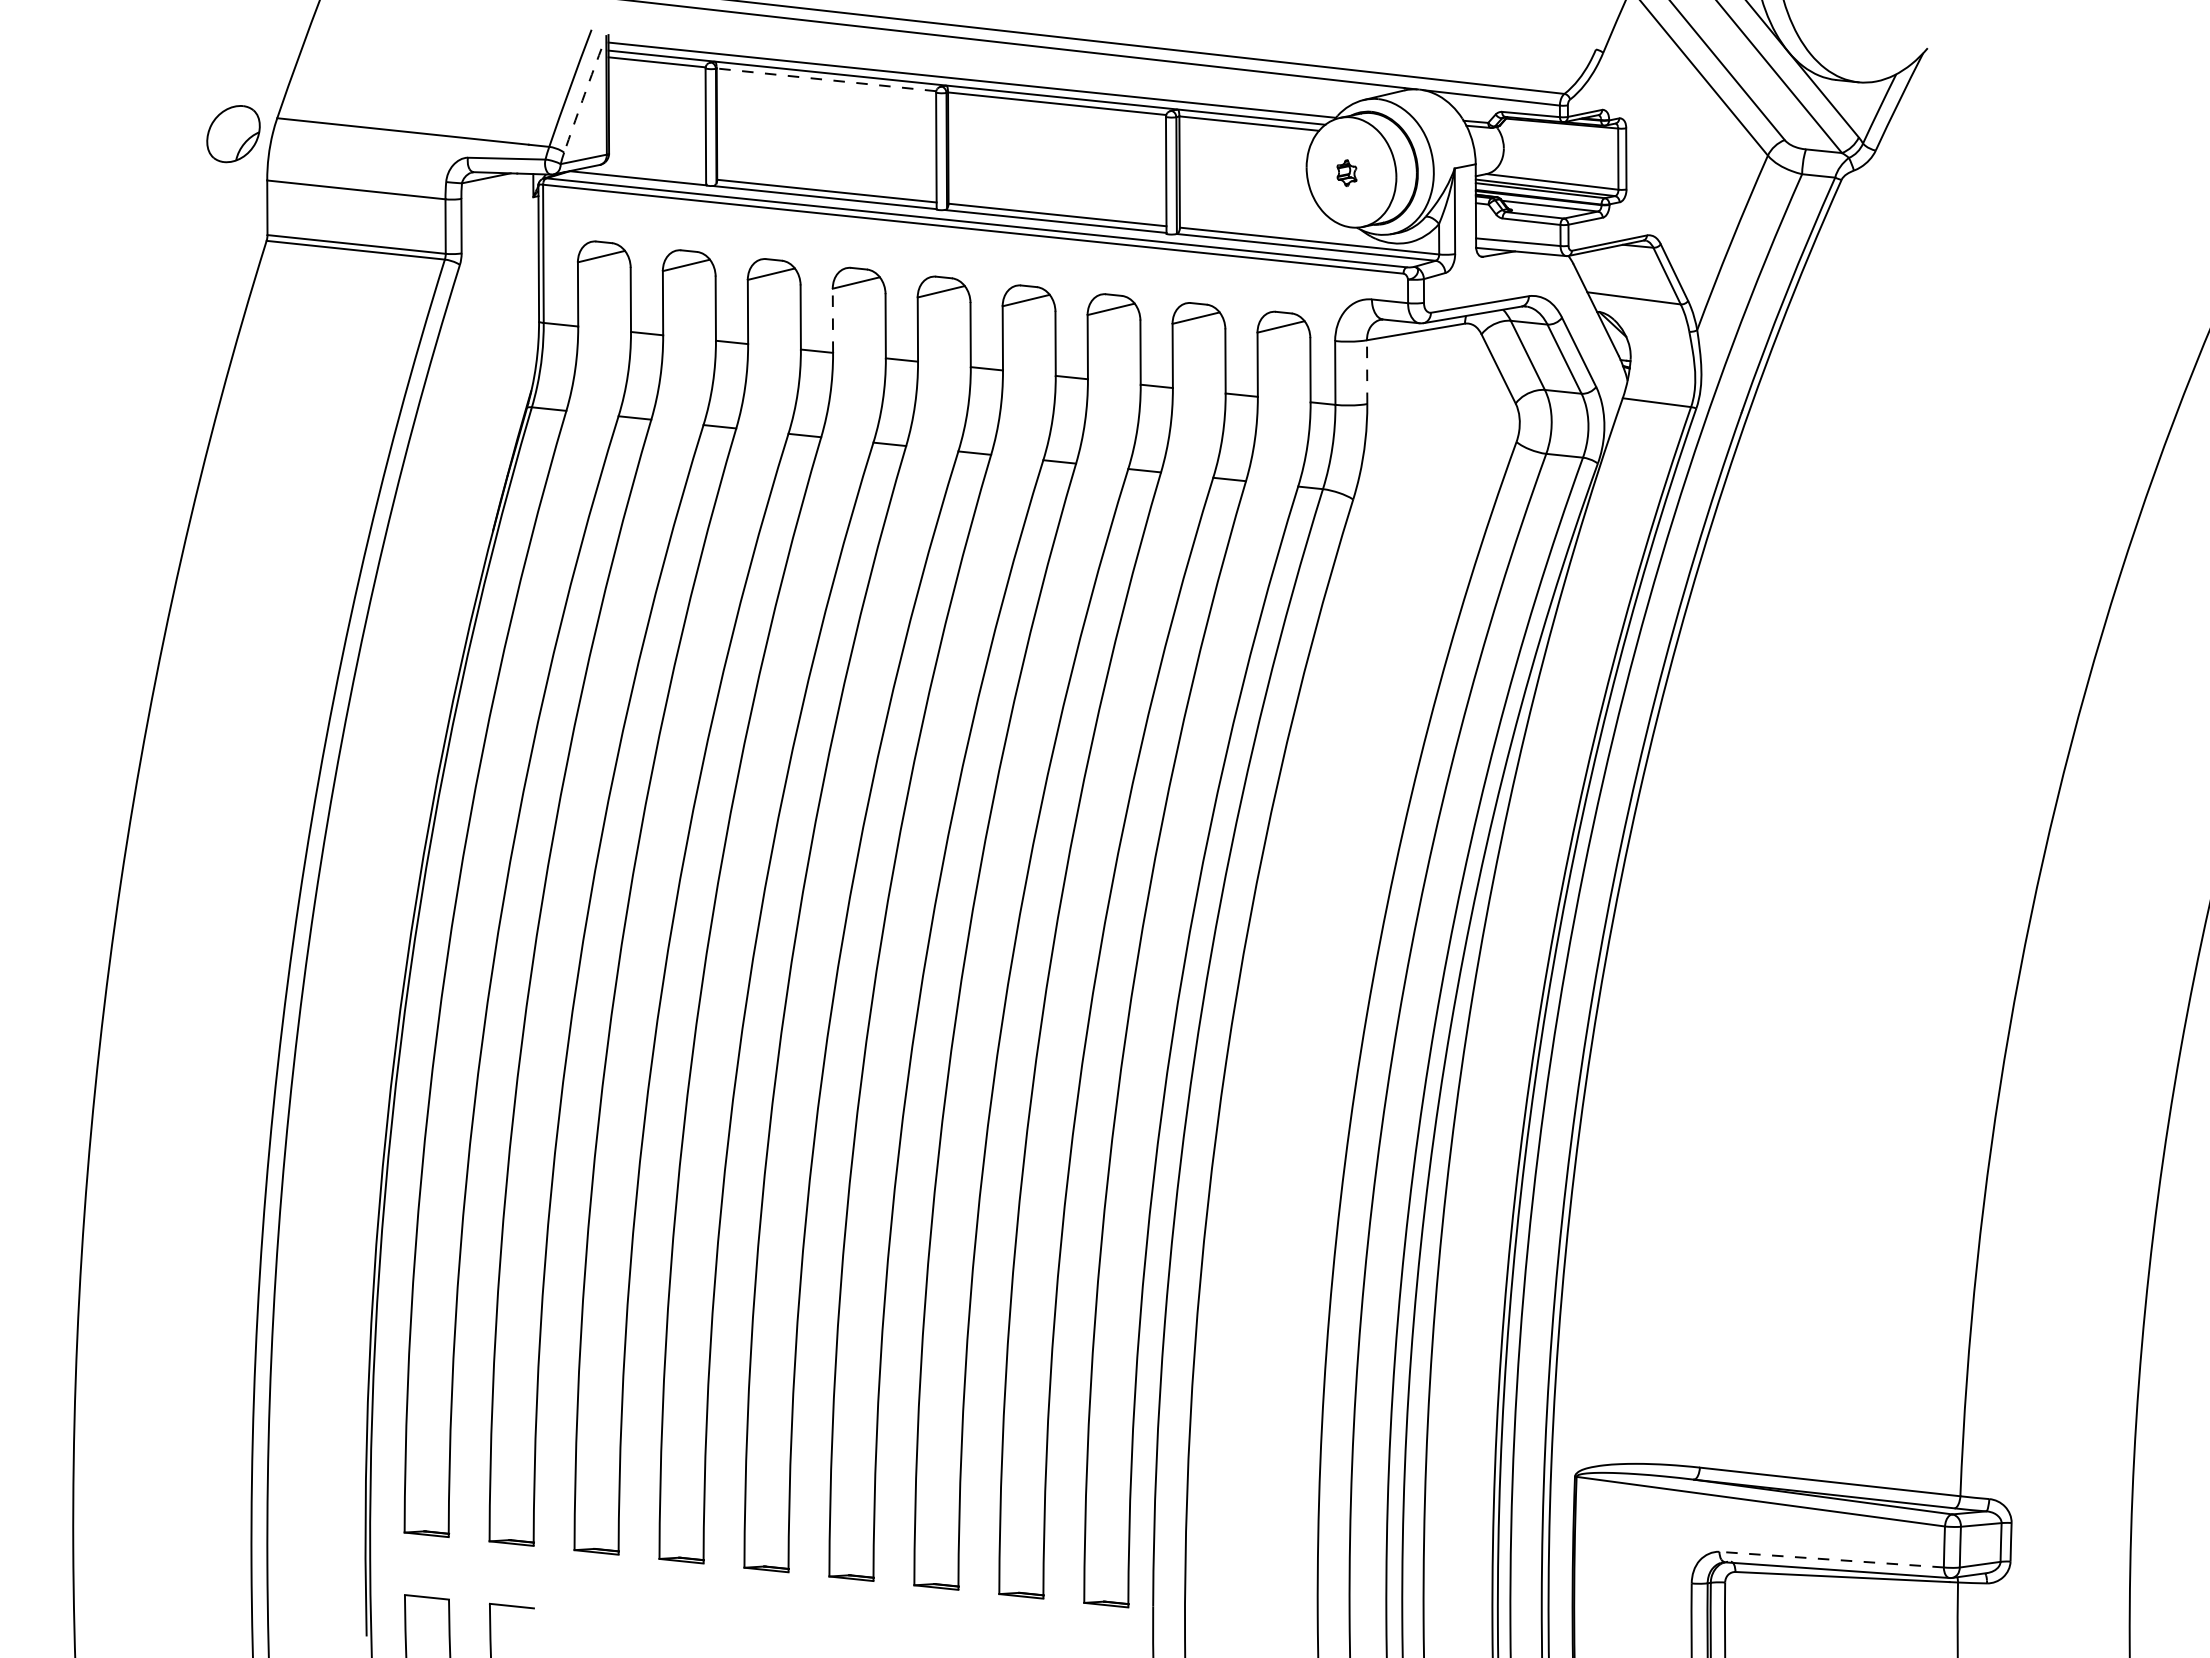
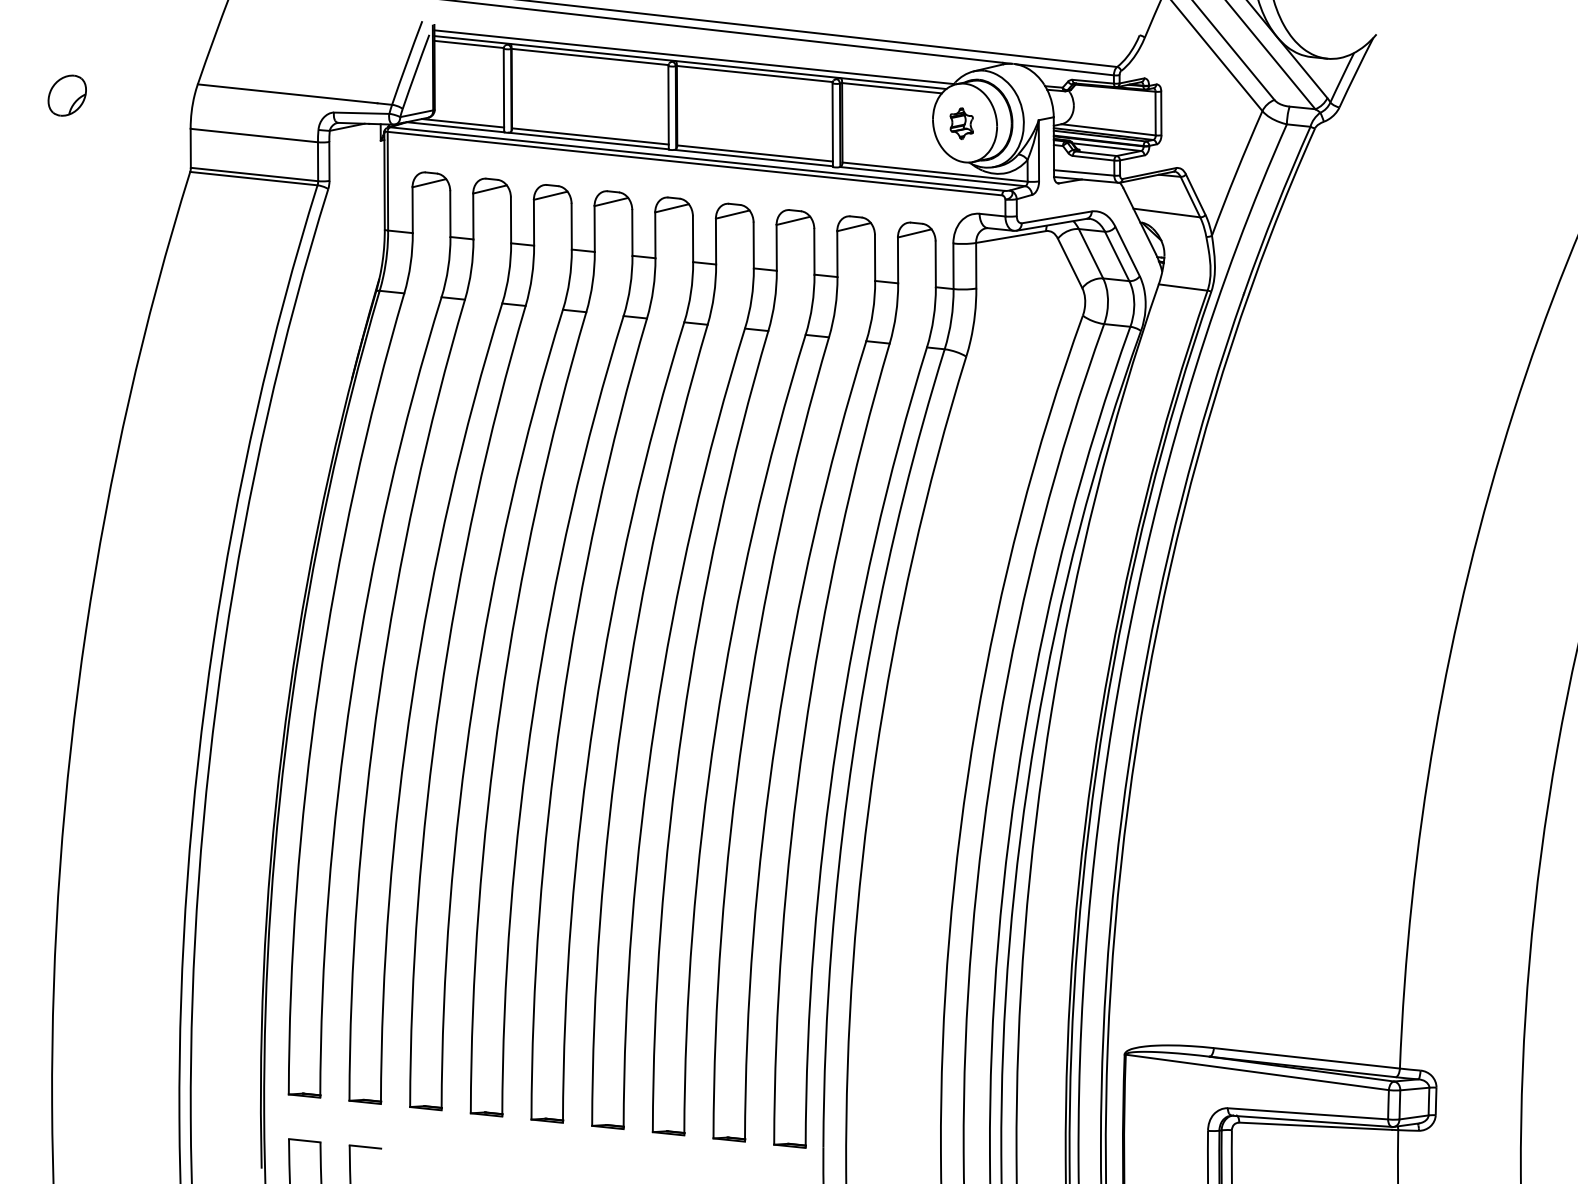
line: (825, 79) -> (589, 56), dashed -> solid
arc: (582, 100) -> (415, 71), dashed -> solid
part: (233, 134) -> (67, 95), moved
line: (648, 172) -> (462, 123), added
part: (1346, 172) -> (961, 123), size x1.67
line: (832, 320) -> (594, 228), dashed -> solid
line: (1367, 372) -> (976, 265), dashed -> solid
line: (1831, 1559) -> (1307, 1113), dashed -> solid

